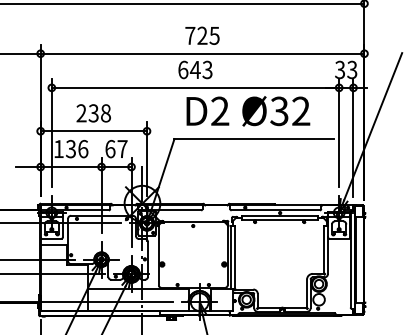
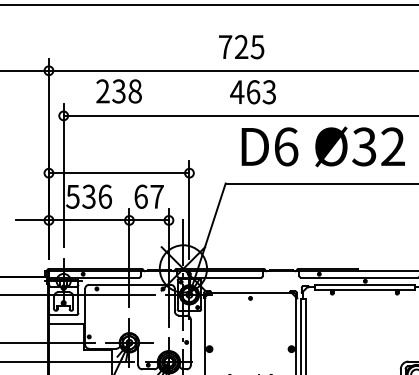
text: (202, 35) -> (241, 46), moved
text: (188, 69) -> (244, 91), 643 -> 463
text: (220, 111) -> (286, 147), D2 -> D6
text: (93, 113) -> (118, 91), moved
text: (58, 149) -> (72, 197), 136 -> 536

